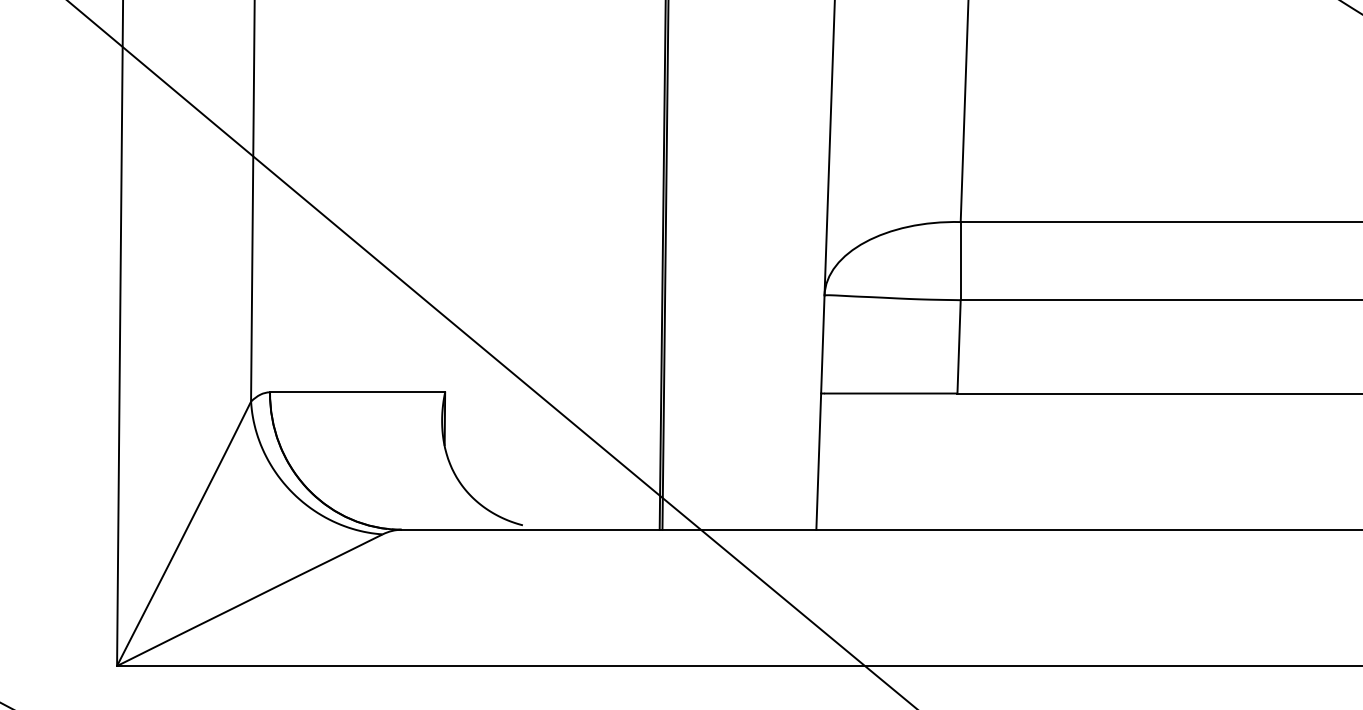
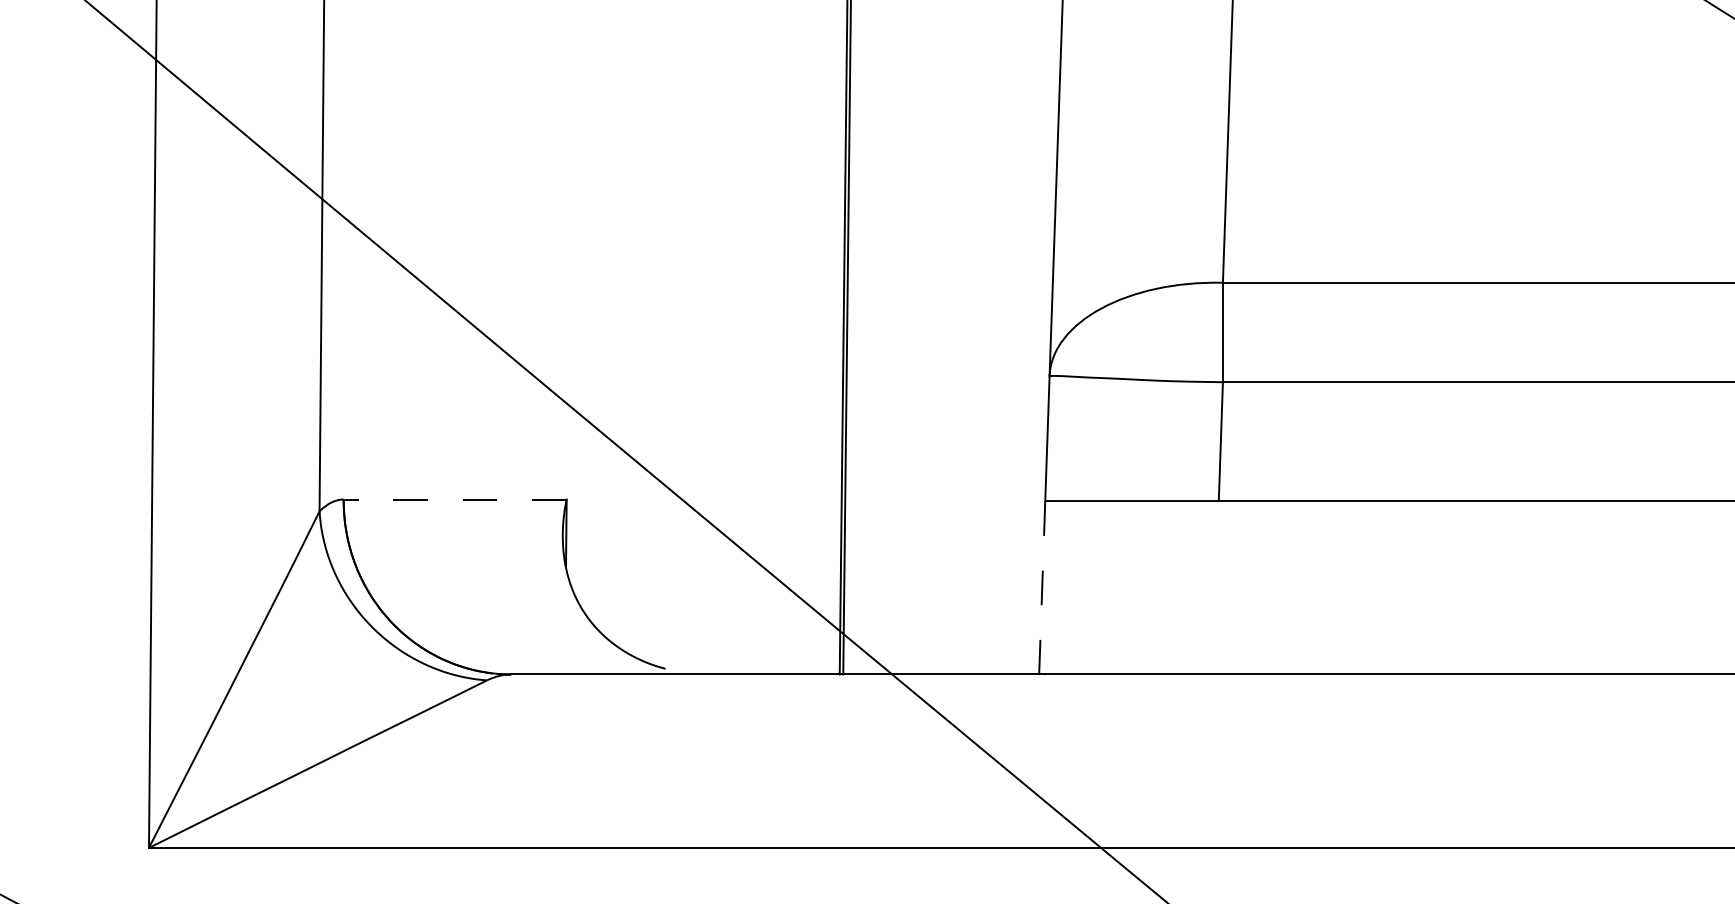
line: (357, 392) -> (455, 499), solid -> dashed
line: (818, 461) -> (1041, 587), solid -> dashed

